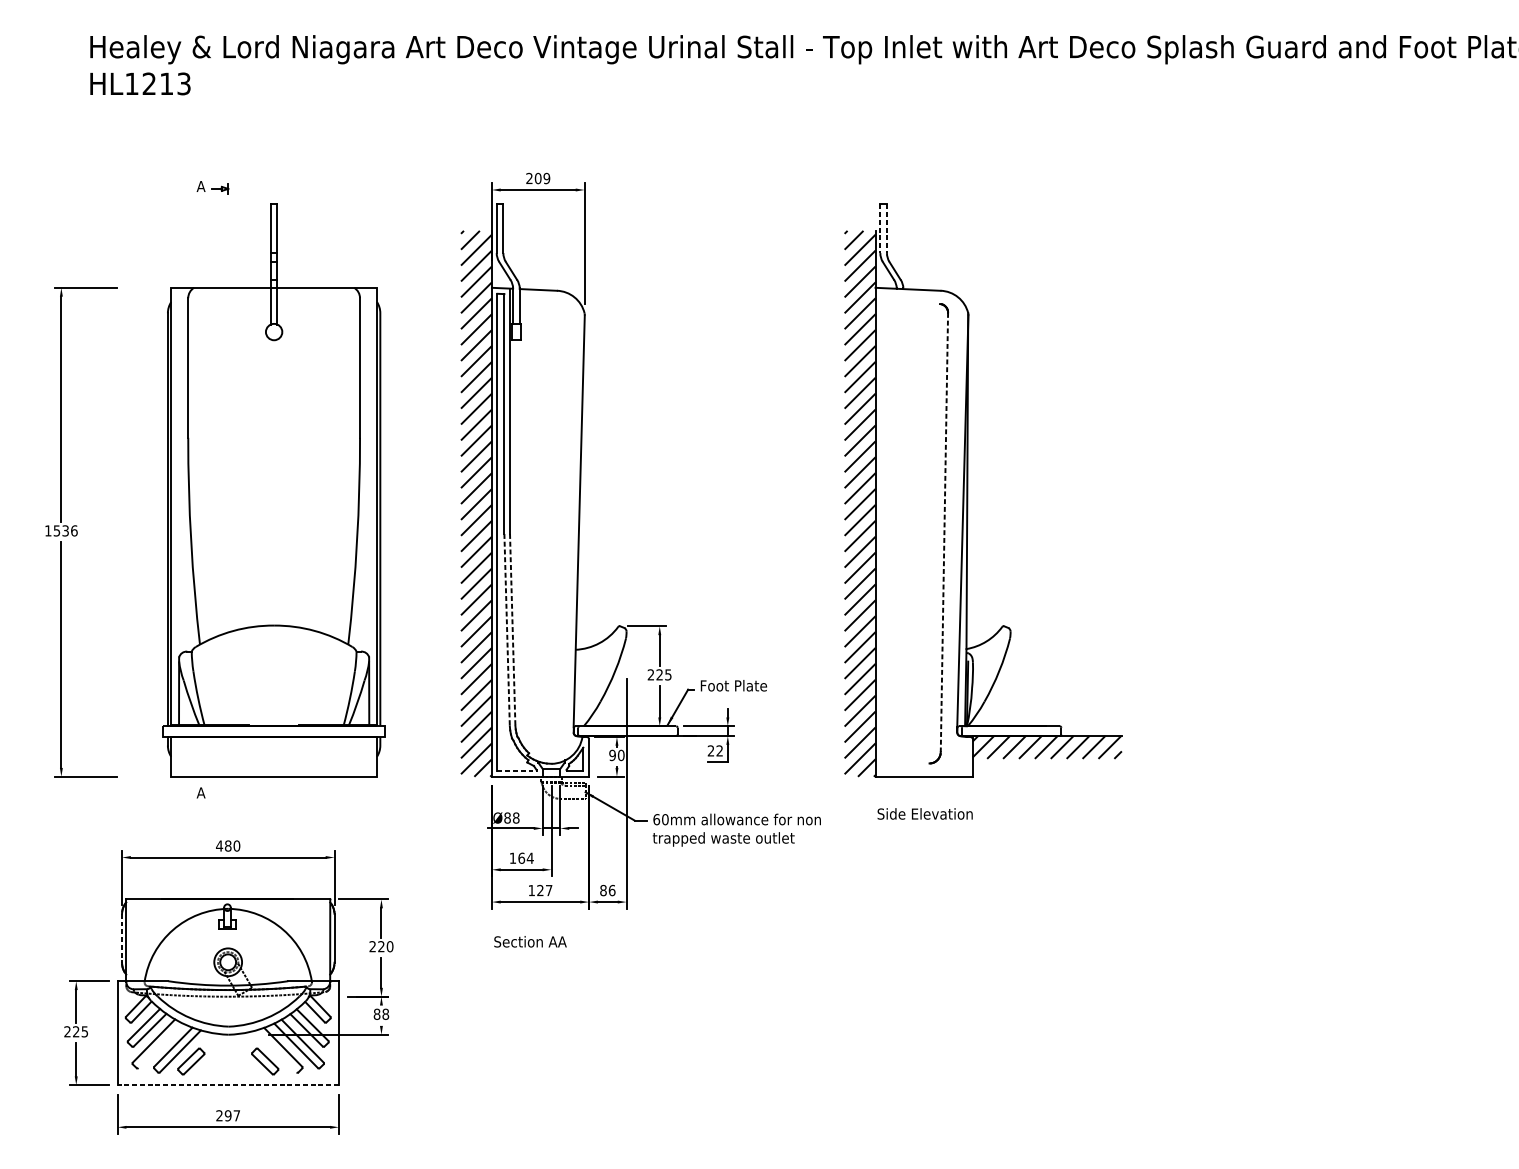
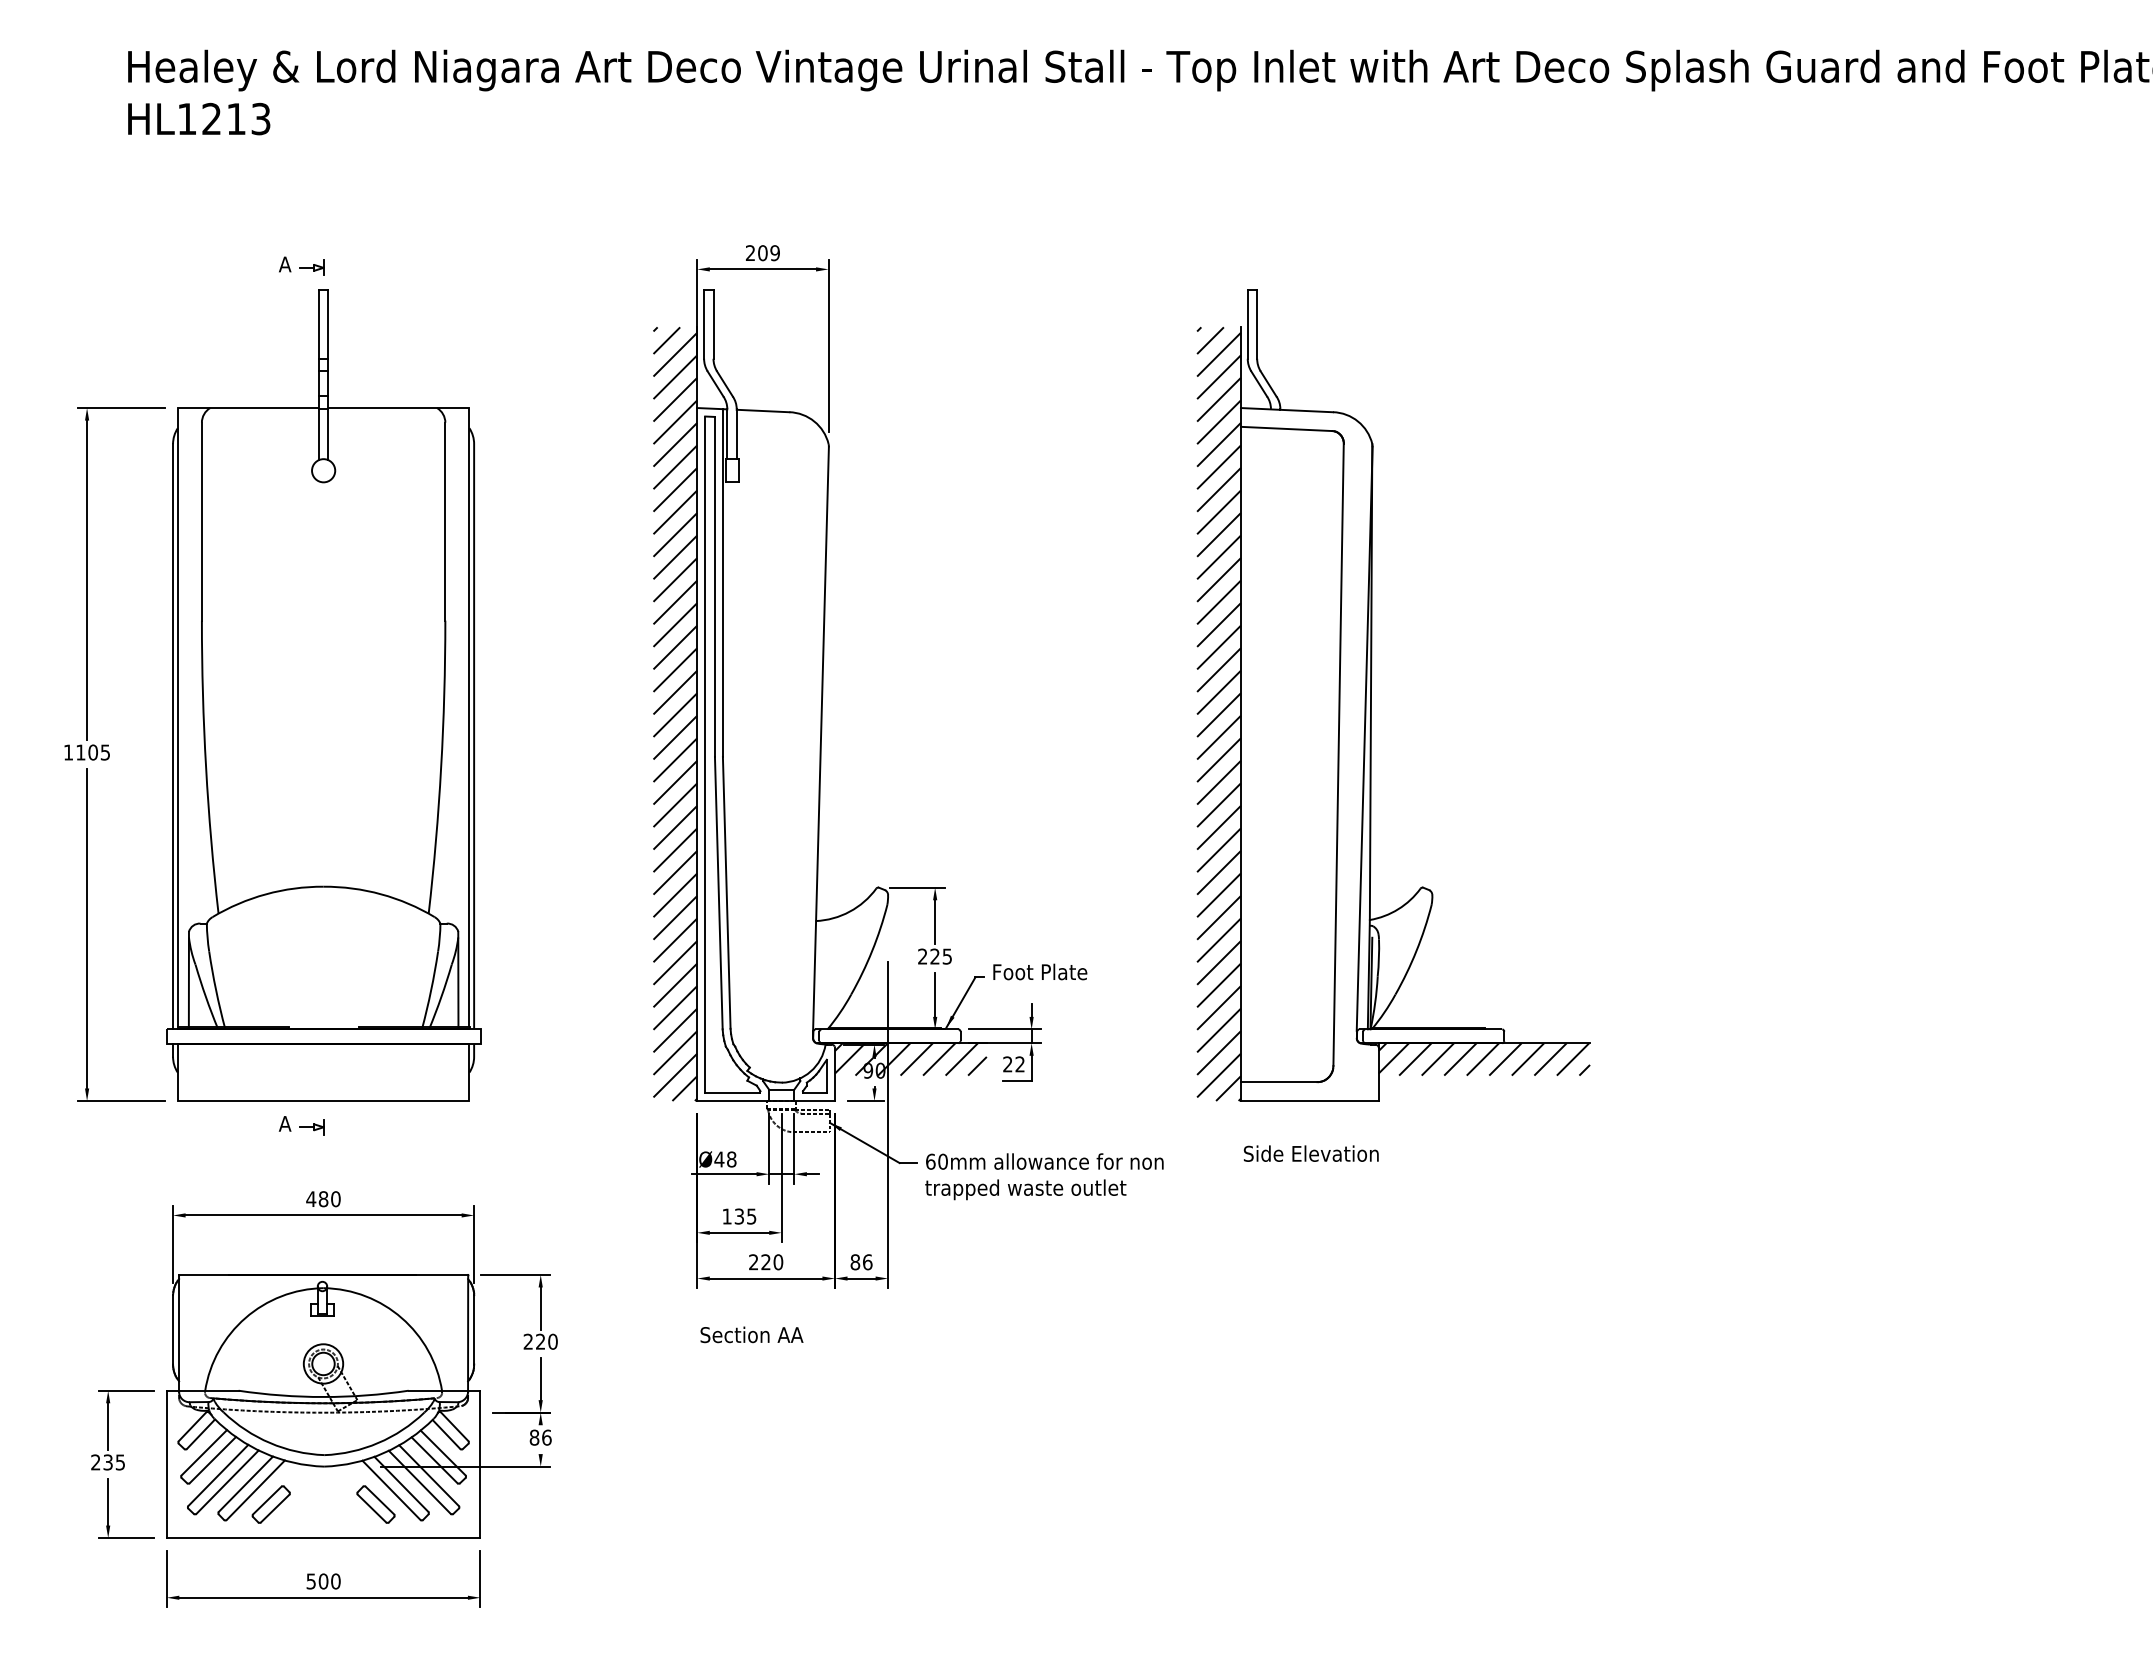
line: (880, 228) -> (1247, 324), dashed -> solid
line: (887, 228) -> (1257, 324), dashed -> solid
line: (907, 302) -> (1286, 428), added
part: (274, 490) -> (323, 695), moved
text: (65, 530) -> (93, 752), 1536 -> 1105
line: (944, 532) -> (1338, 755), dashed -> solid
line: (506, 630) -> (718, 893), dashed -> solid
line: (512, 630) -> (726, 893), dashed -> solid
hatch: (642, 747) -> (910, 1059), added
line: (902, 763) -> (1278, 1082), added
line: (516, 770) -> (732, 1092), dashed -> solid
part: (219, 795) -> (311, 1127), added
text: (507, 818) -> (719, 1159), 88 -> 48
text: (525, 858) -> (745, 1216), 164 -> 135
text: (540, 890) -> (766, 1262), 127 -> 220
line: (122, 938) -> (173, 1329), dashed -> solid
text: (385, 1014) -> (546, 1437), 88 -> 86
text: (75, 1031) -> (107, 1462), 225 -> 235
line: (160, 1045) -> (227, 1481), added
line: (276, 1050) -> (391, 1489), added
line: (228, 1085) -> (323, 1538), dashed -> solid
text: (228, 1115) -> (323, 1581), 297 -> 500

